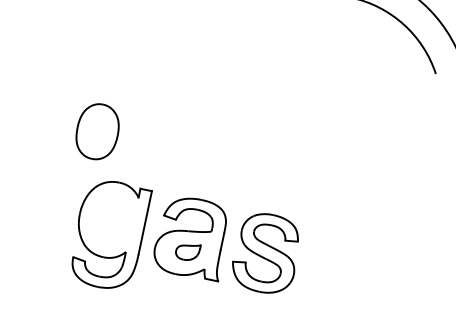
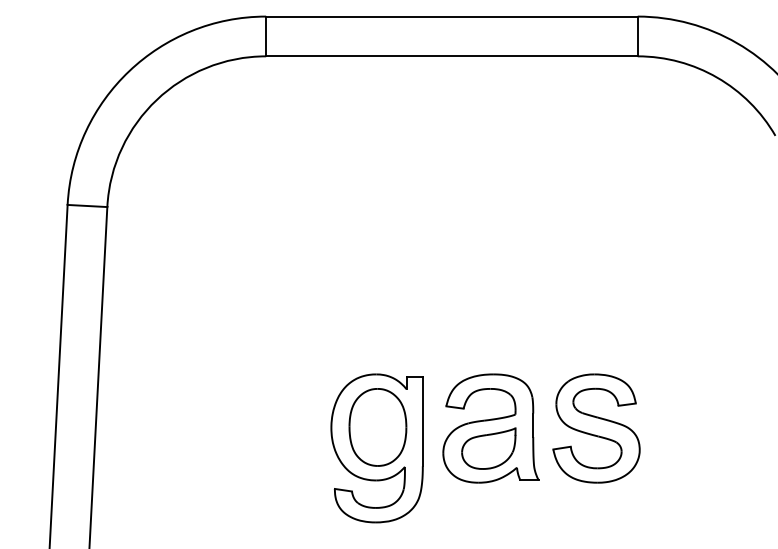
part: (97, 131) -> (377, 427), moved
part: (187, 251) -> (488, 448), size x1.67

